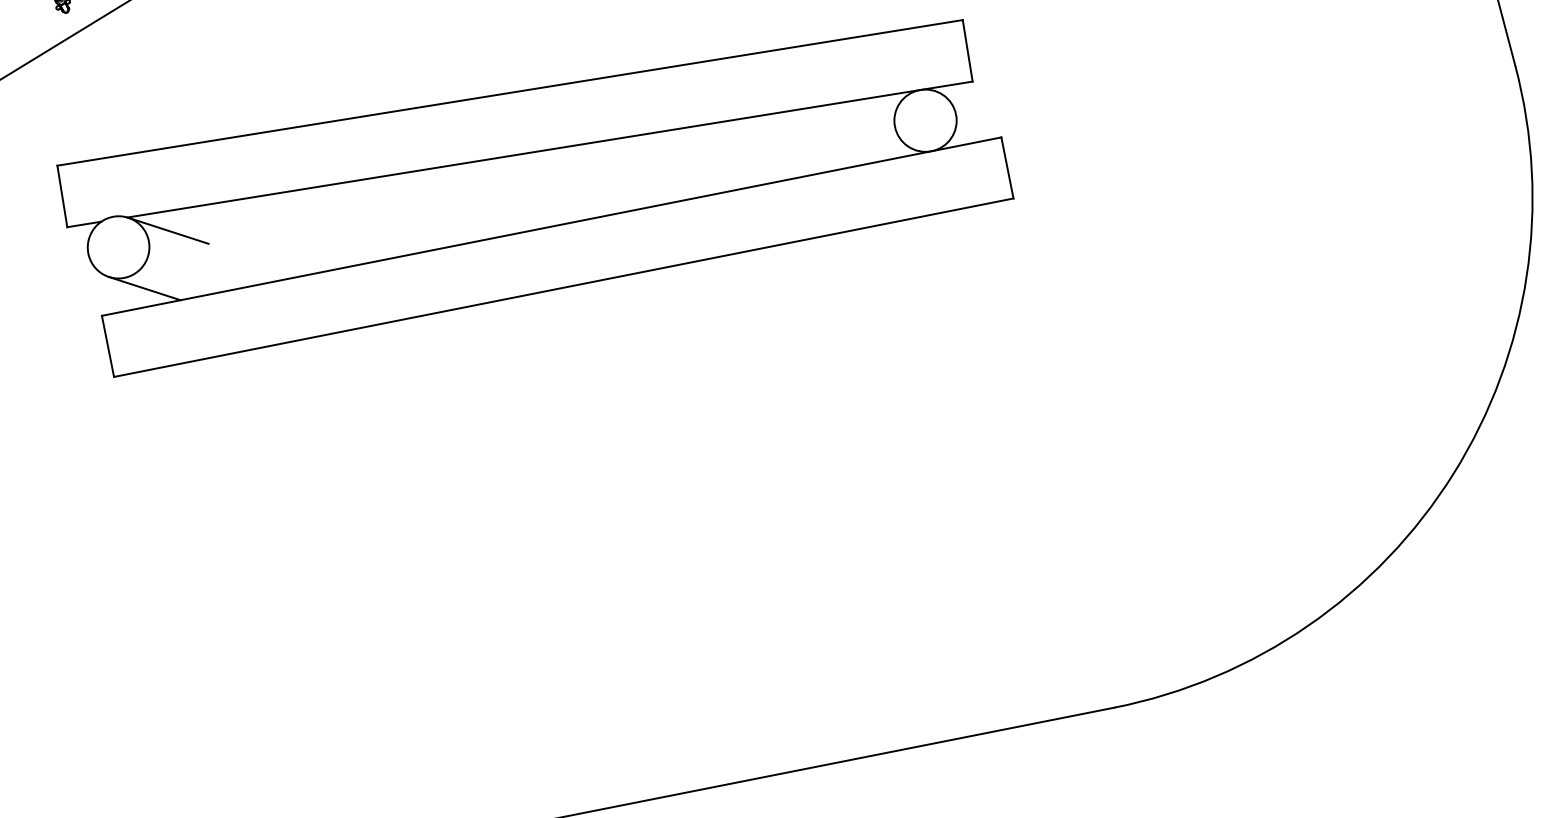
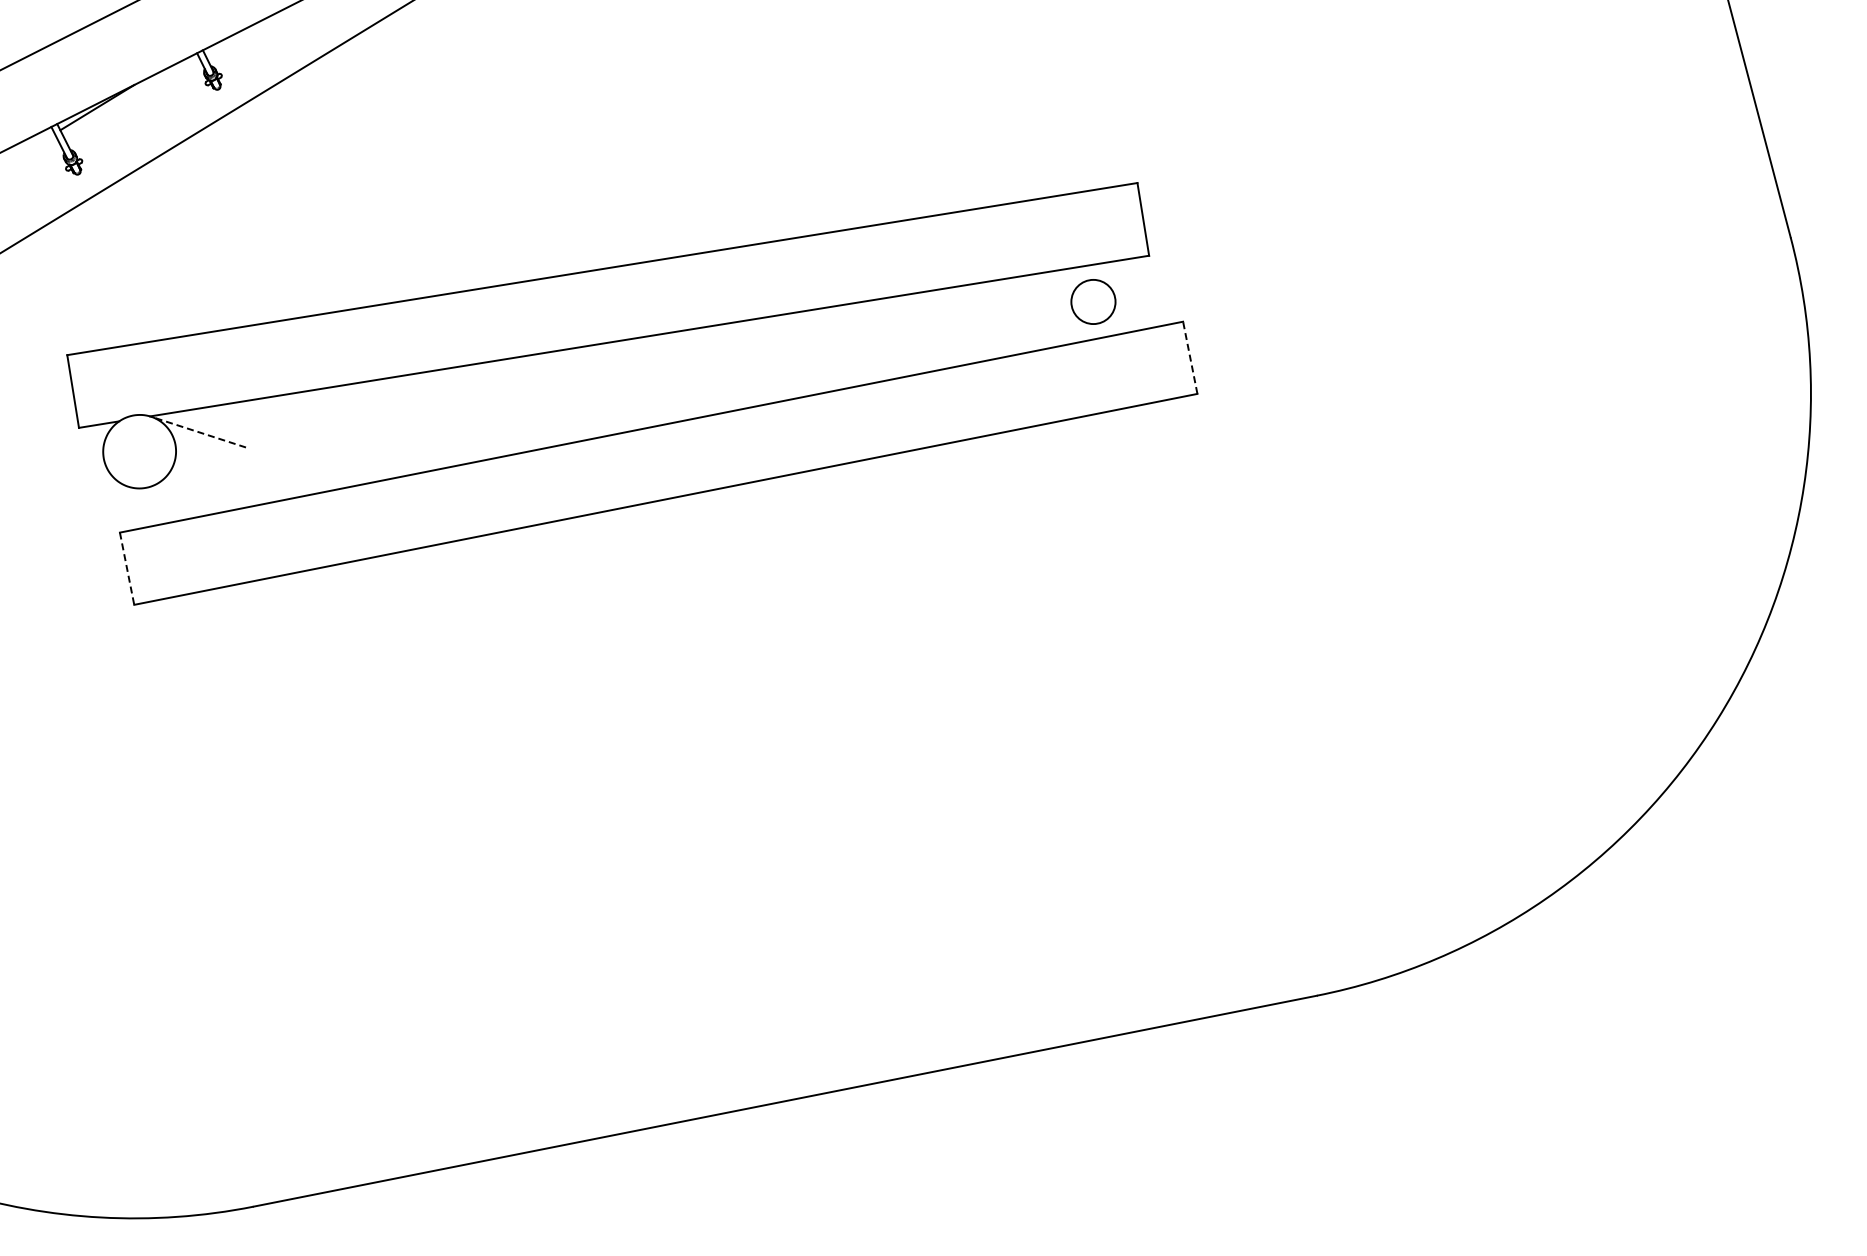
circle: (925, 120) -> (1093, 301), size x0.6
line: (1007, 167) -> (1190, 357), solid -> dashed
line: (168, 231) -> (198, 432), solid -> dashed
line: (144, 288) -> (170, 500), removed
line: (108, 346) -> (127, 568), solid -> dashed

